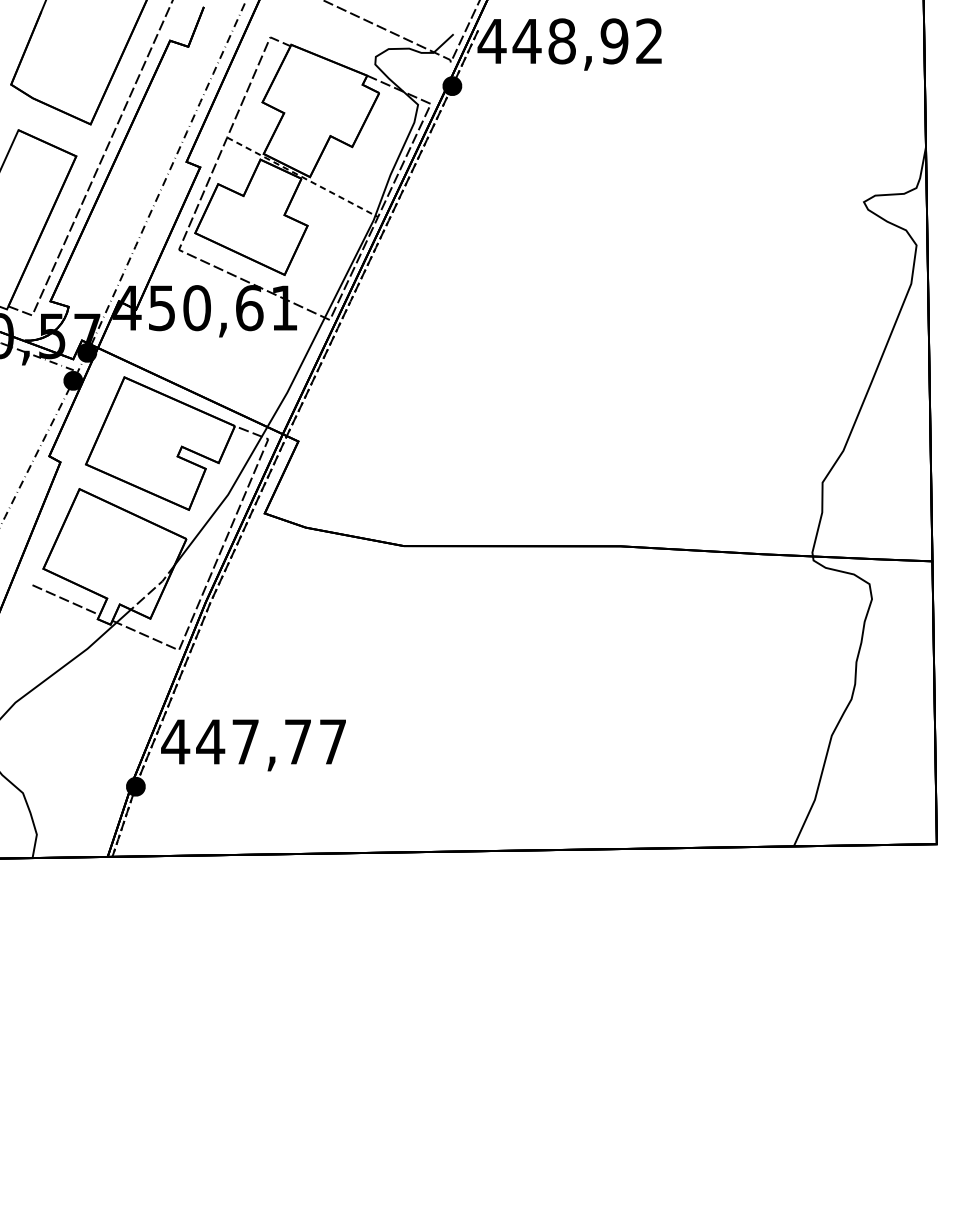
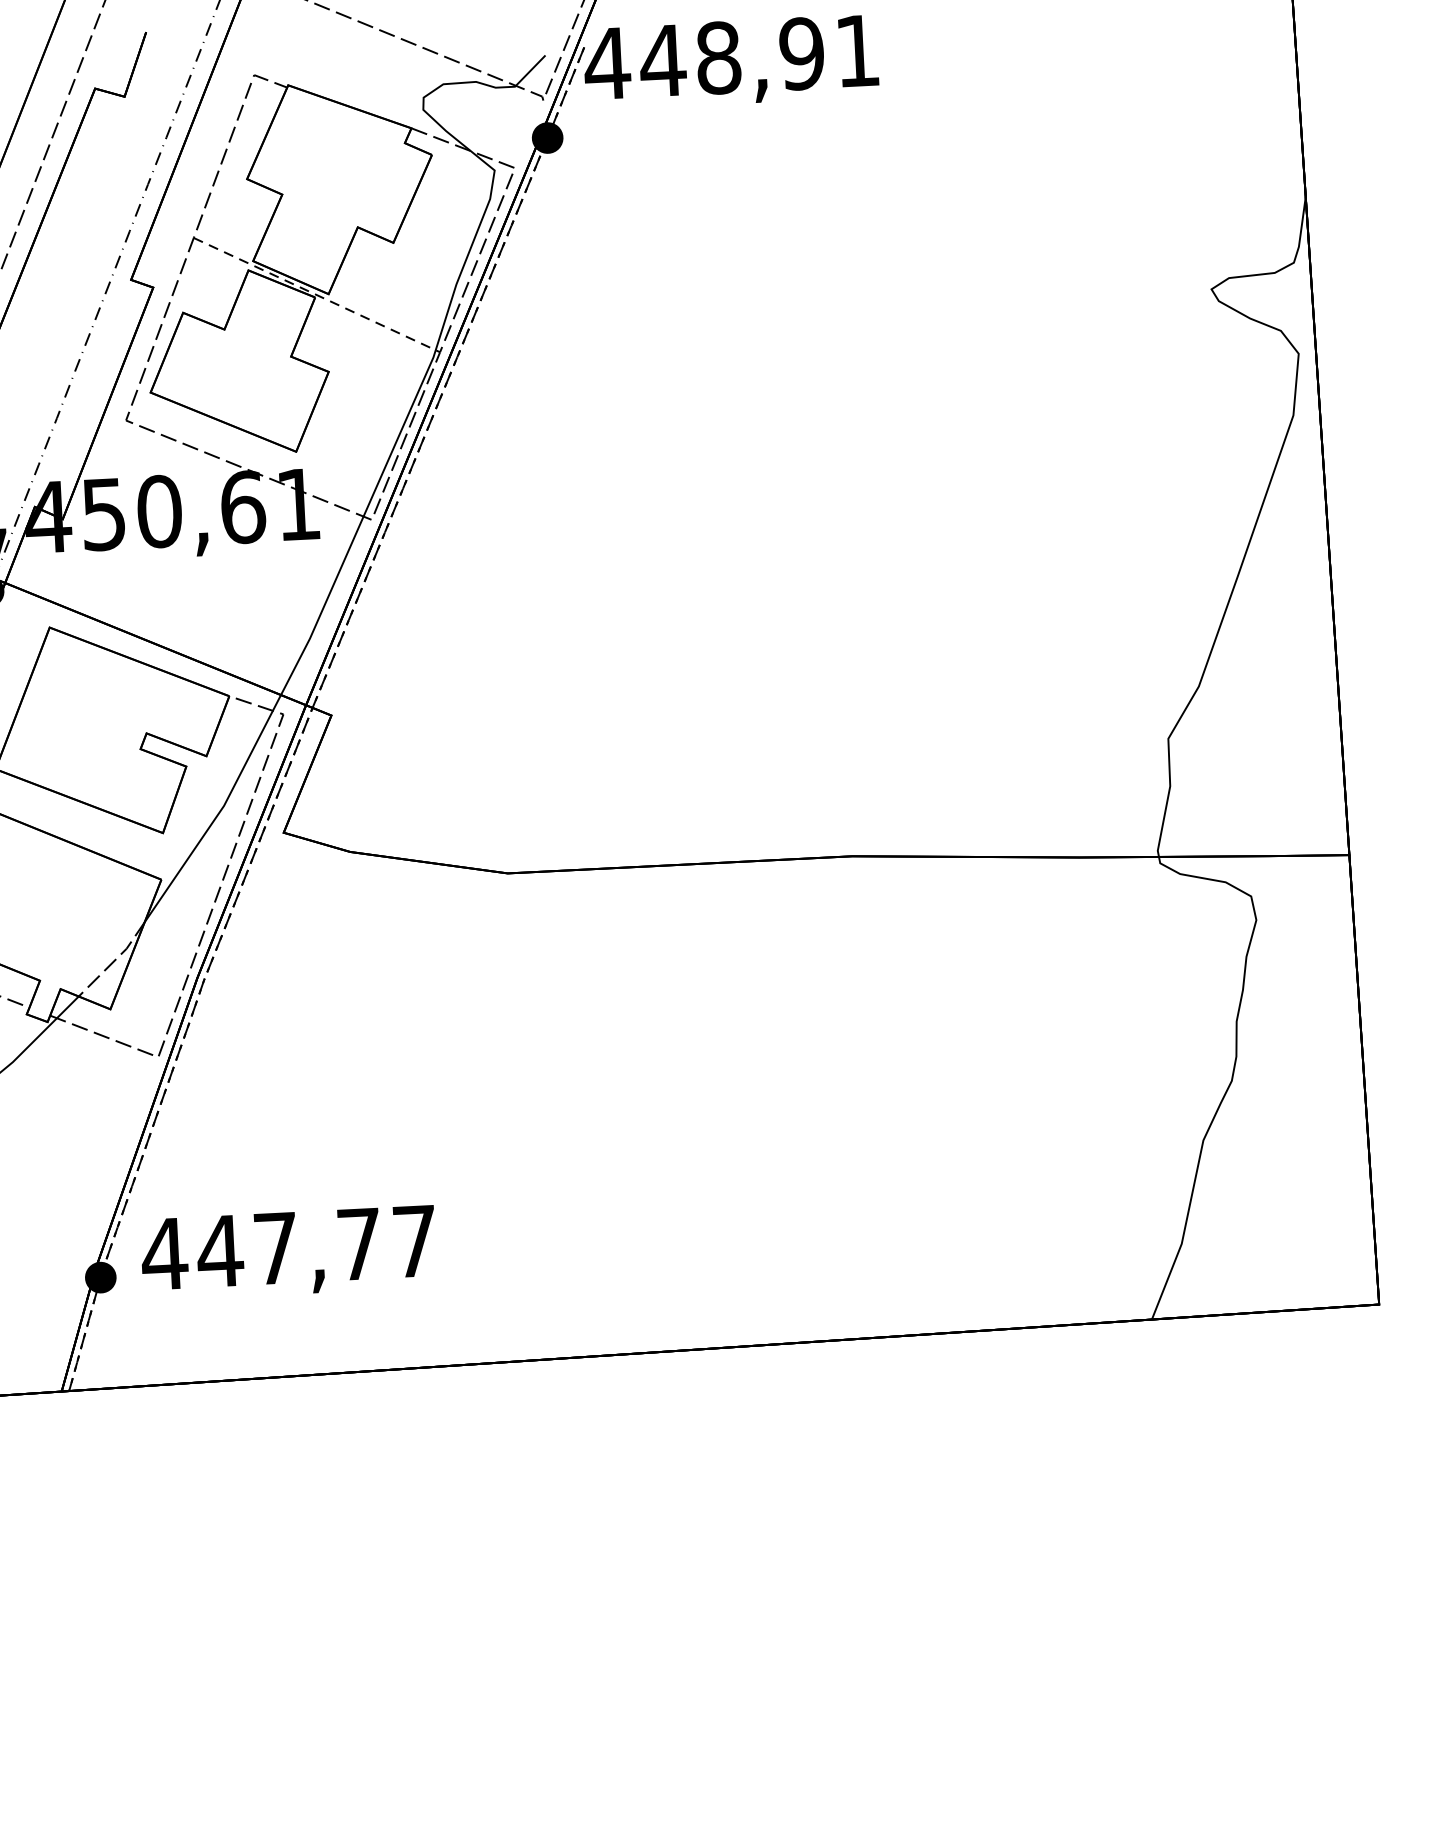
text: (649, 40) -> (857, 49), 448,92 -> 448,91
text: (253, 745) -> (288, 1253), moved

